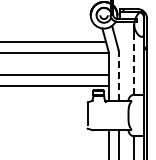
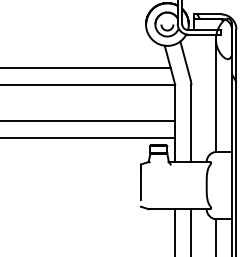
line: (134, 65) -> (216, 105), dashed -> solid
line: (118, 77) -> (190, 124), dashed -> solid

